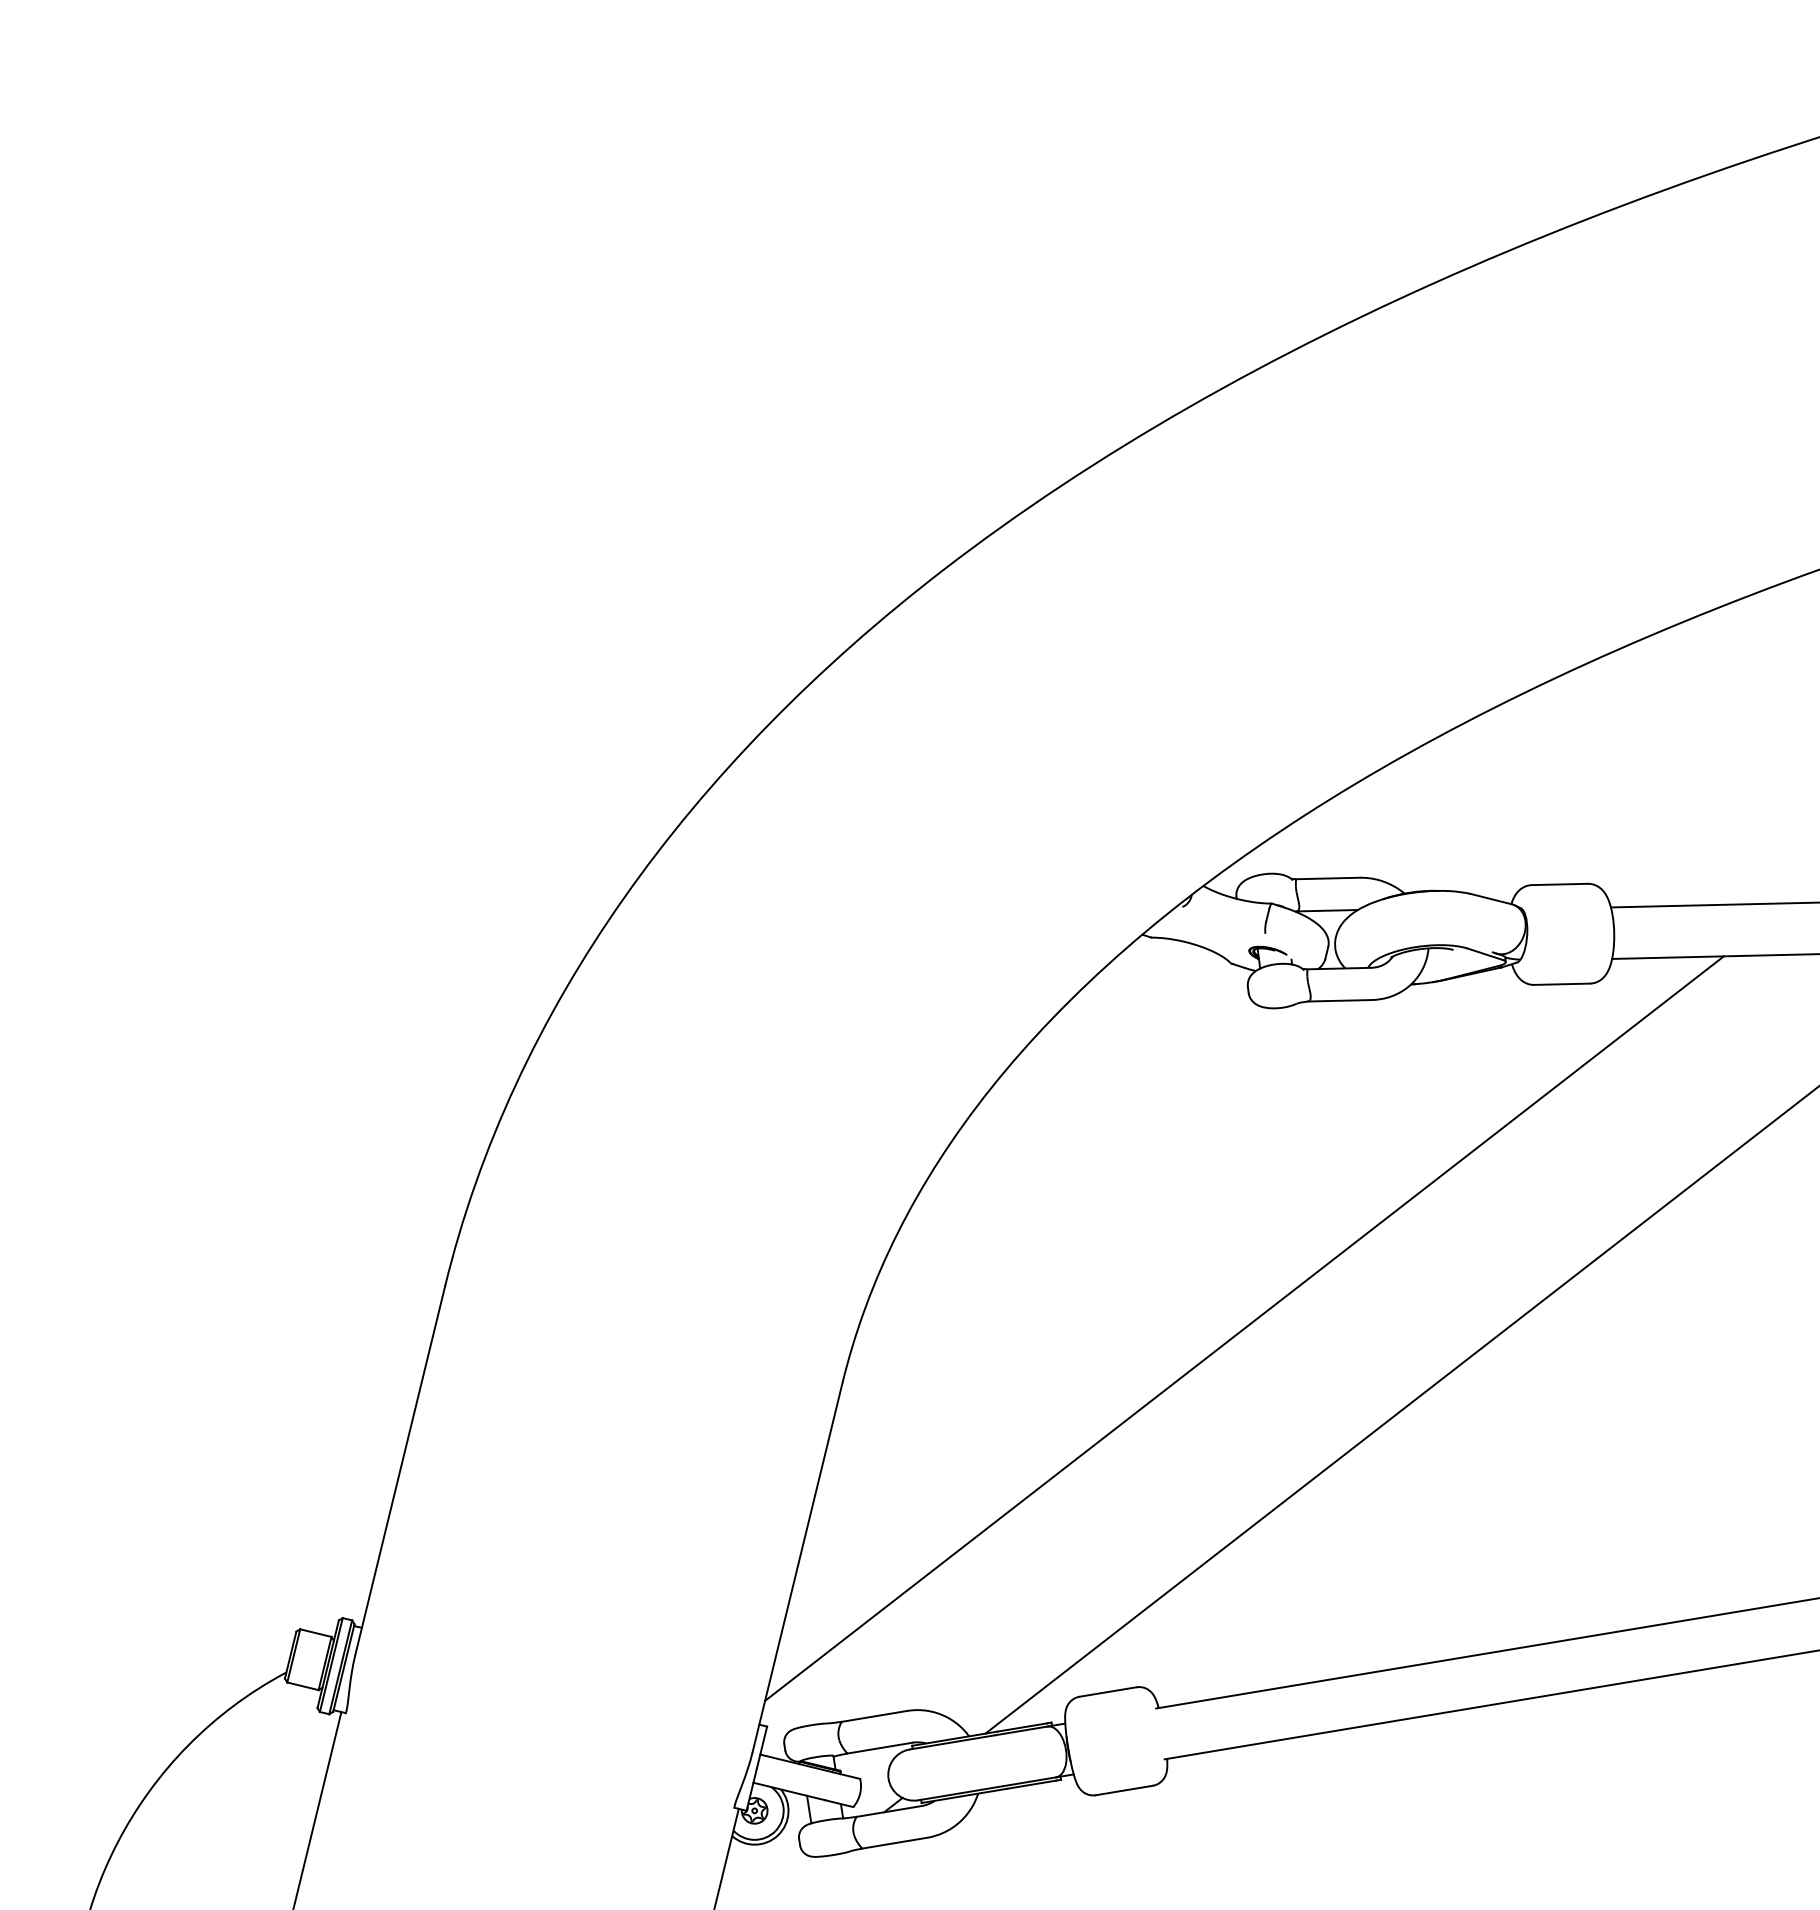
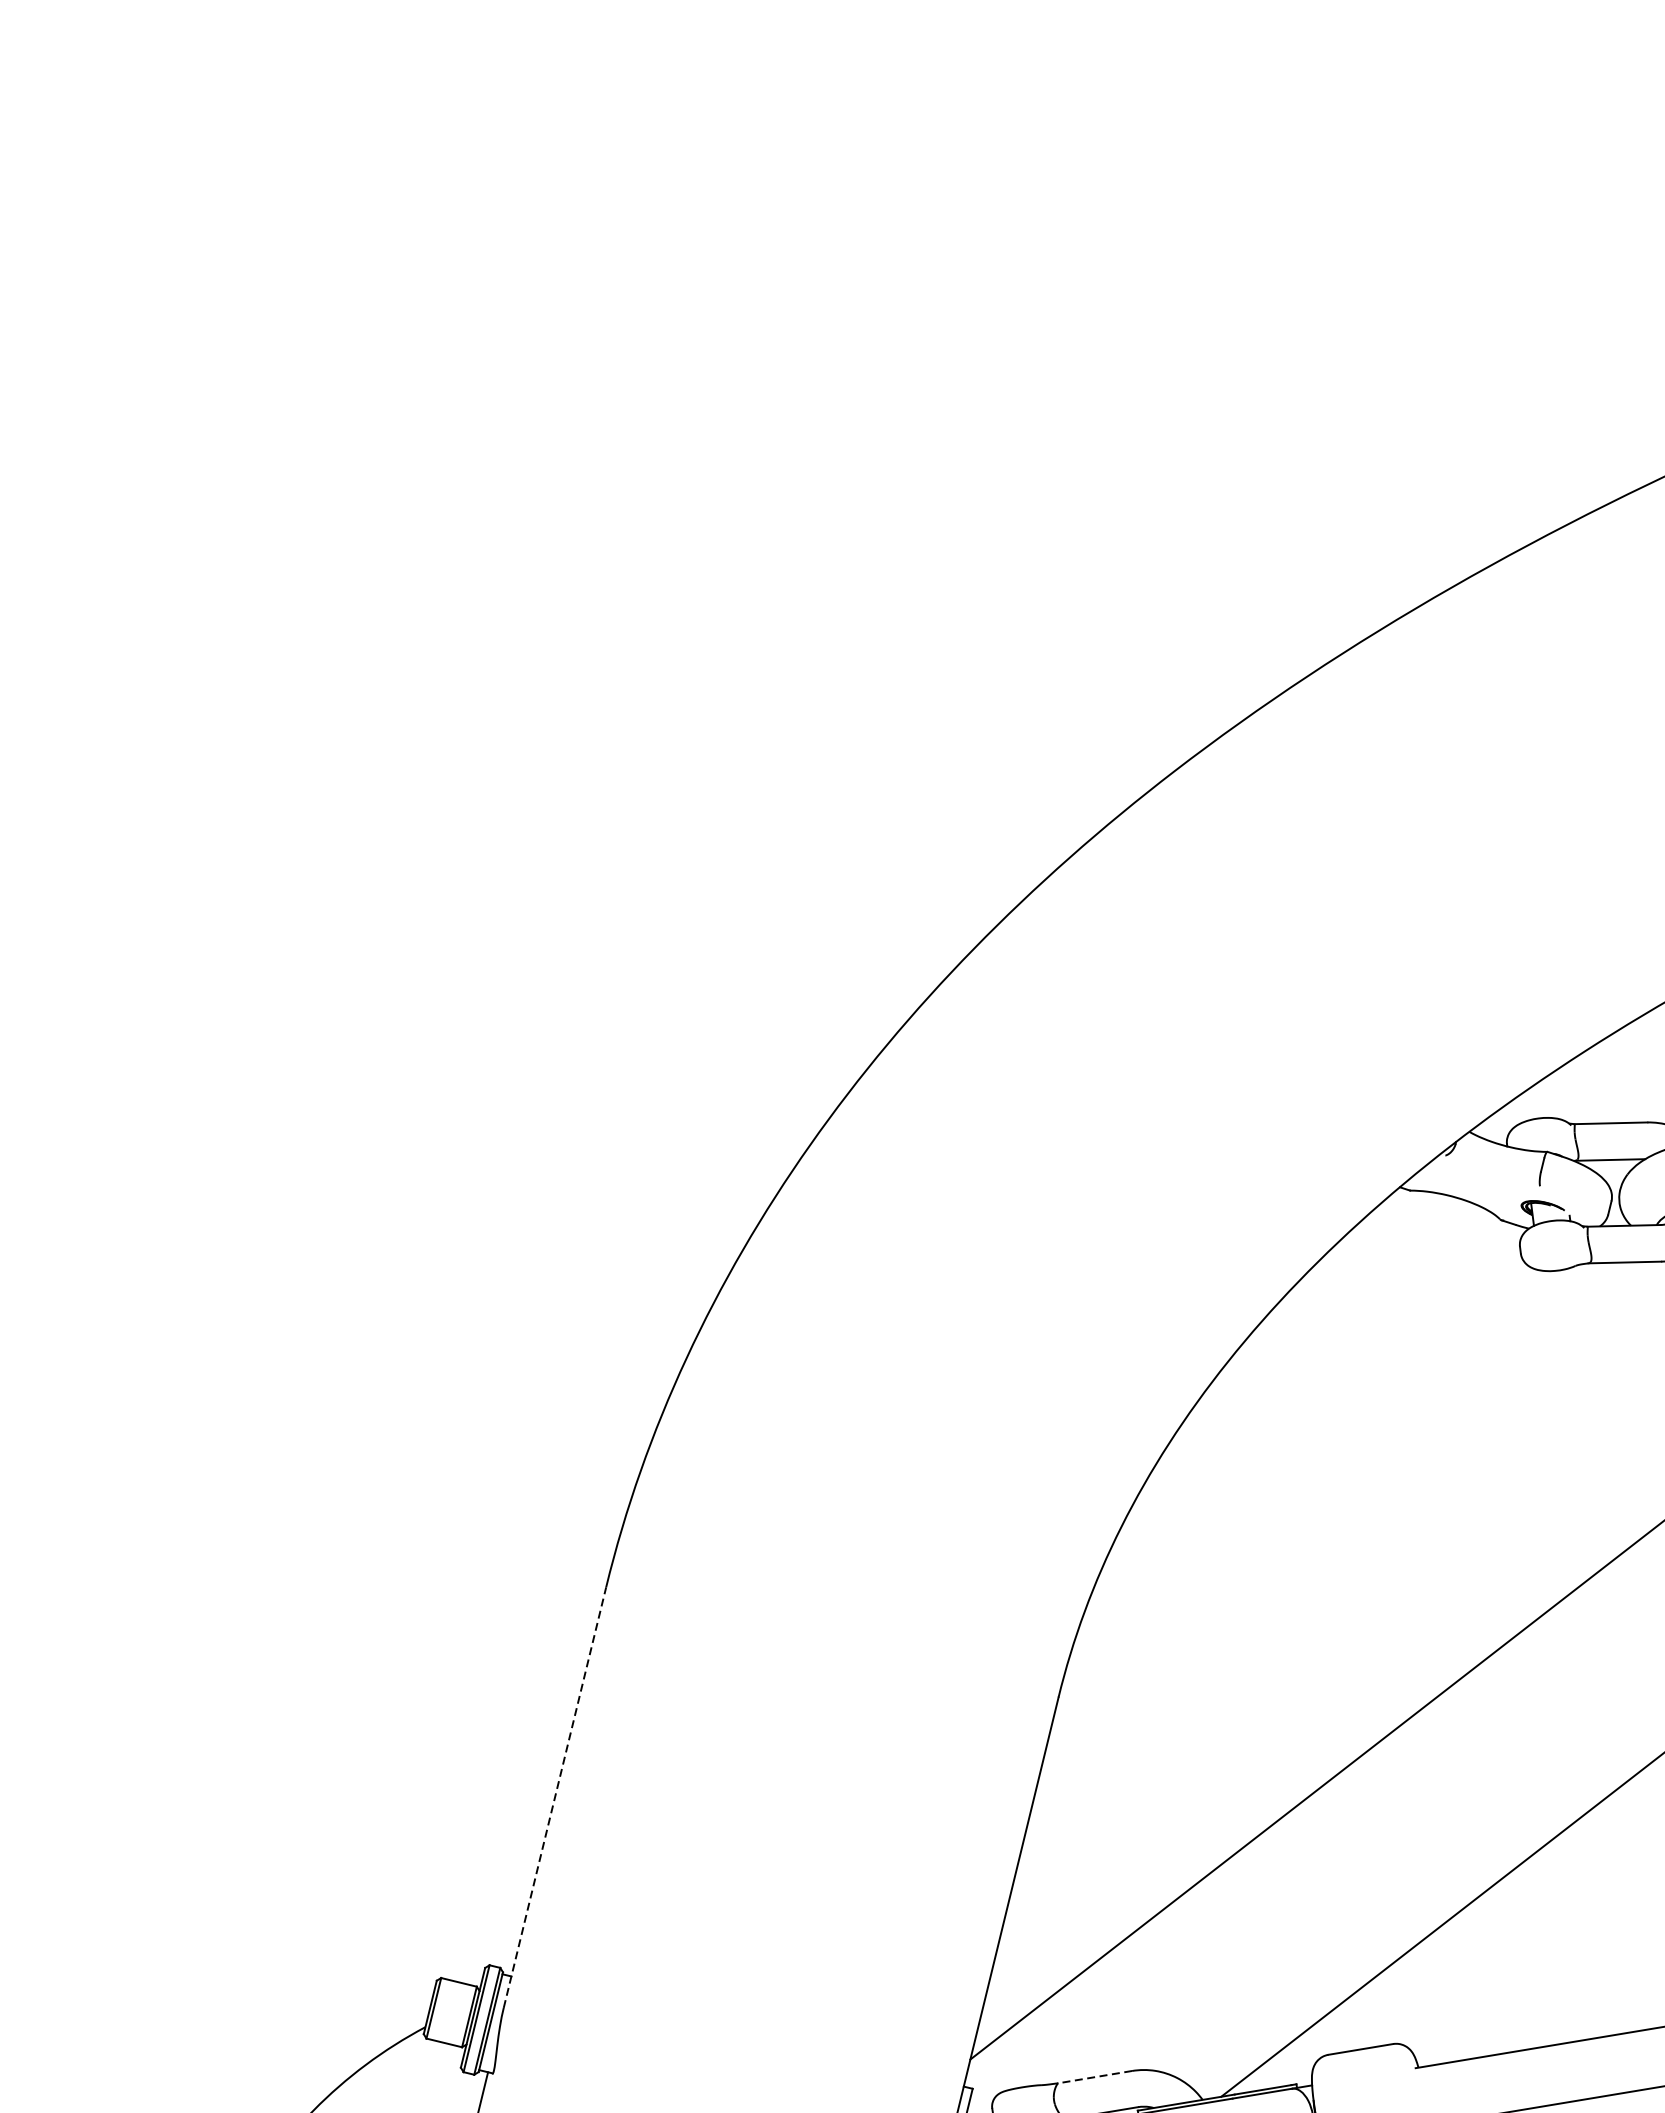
line: (400, 1470) -> (555, 1797), solid -> dashed
line: (874, 1716) -> (1094, 2077), solid -> dashed

